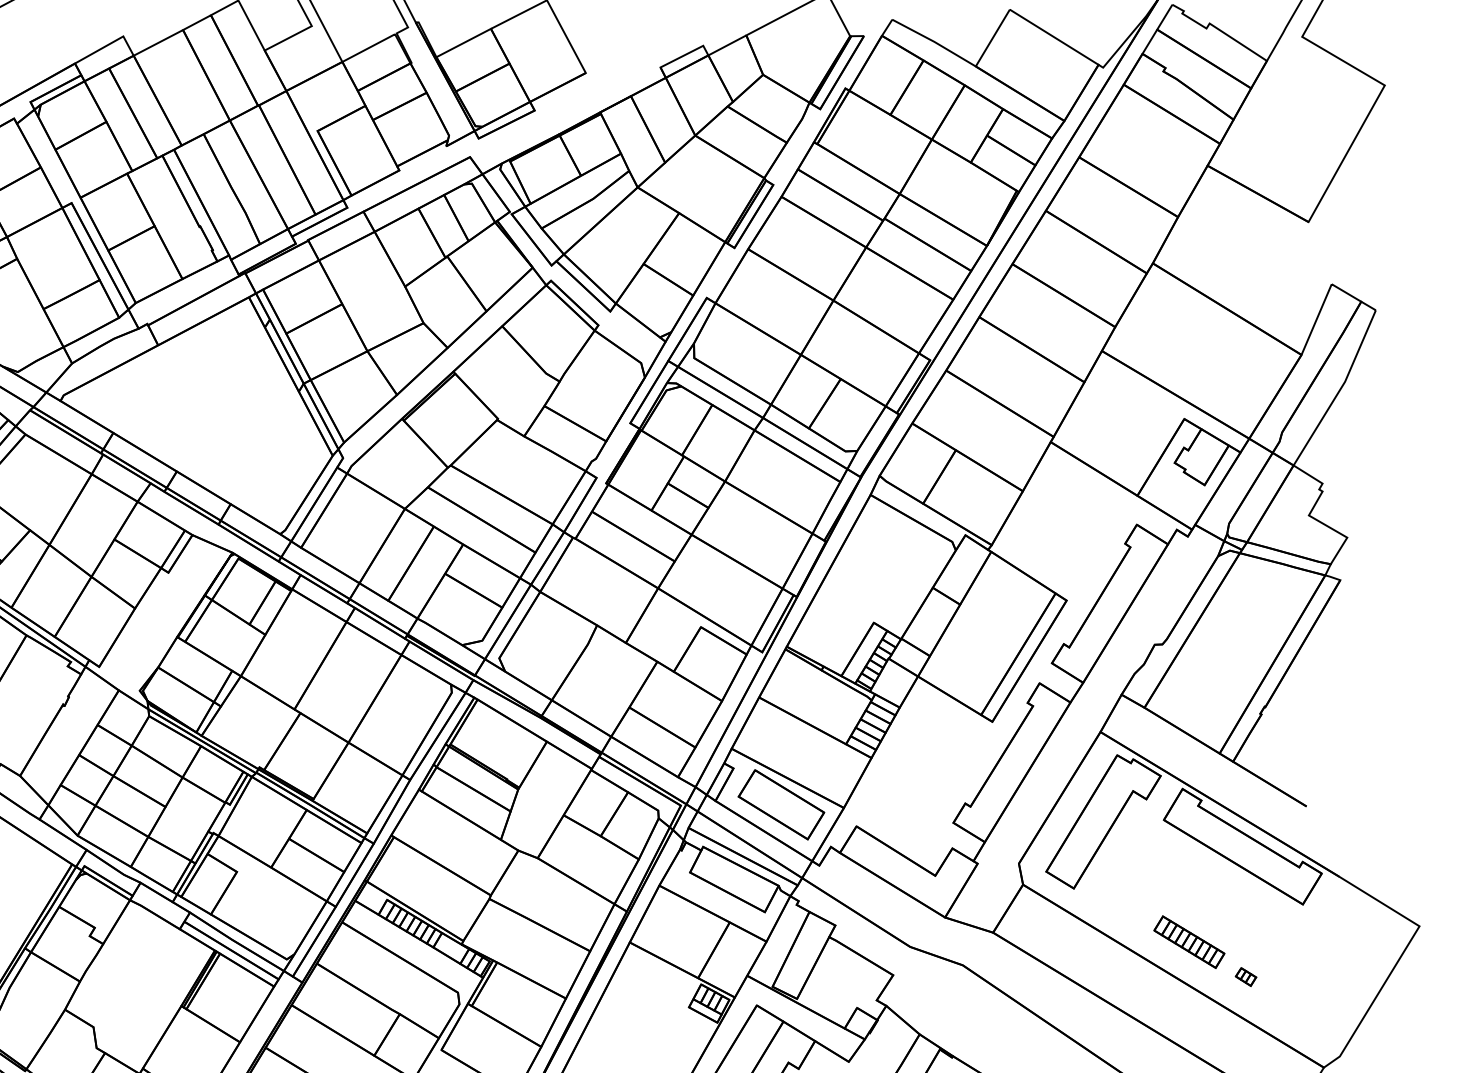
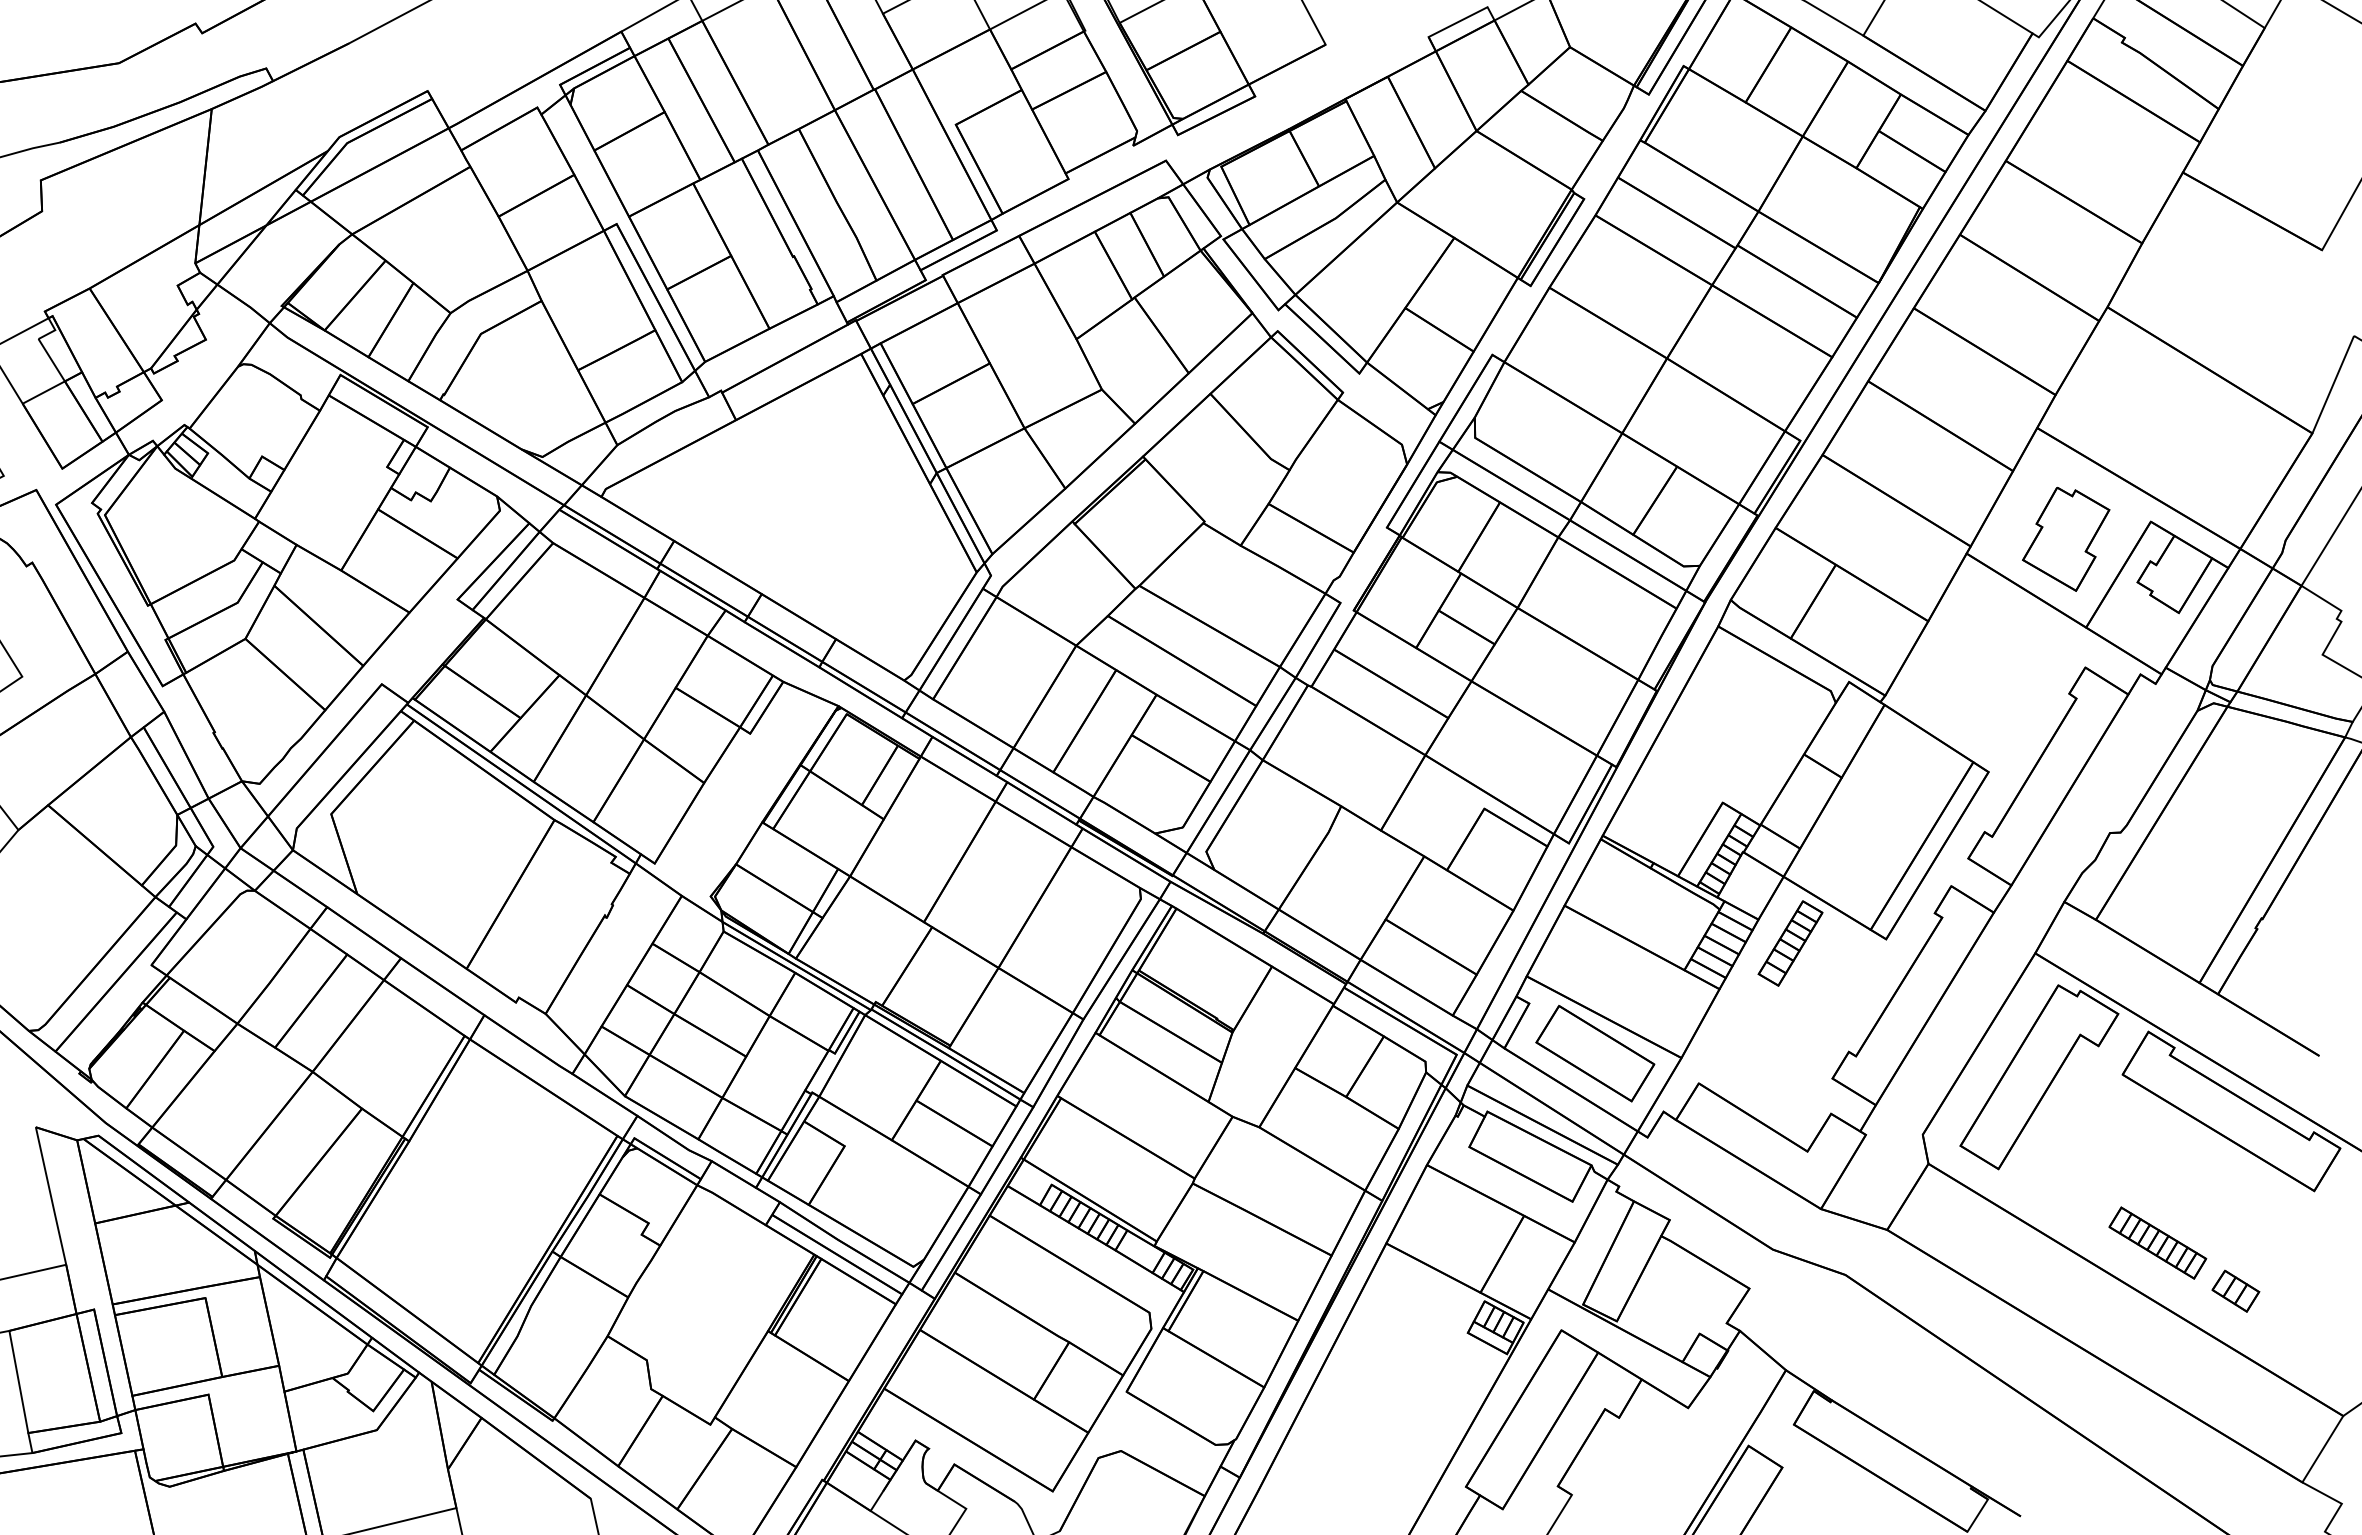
part: (1123, 431) -> (2066, 538), added
part: (922, 724) -> (1790, 943), added
part: (1245, 976) -> (2235, 1290), size x1.67

